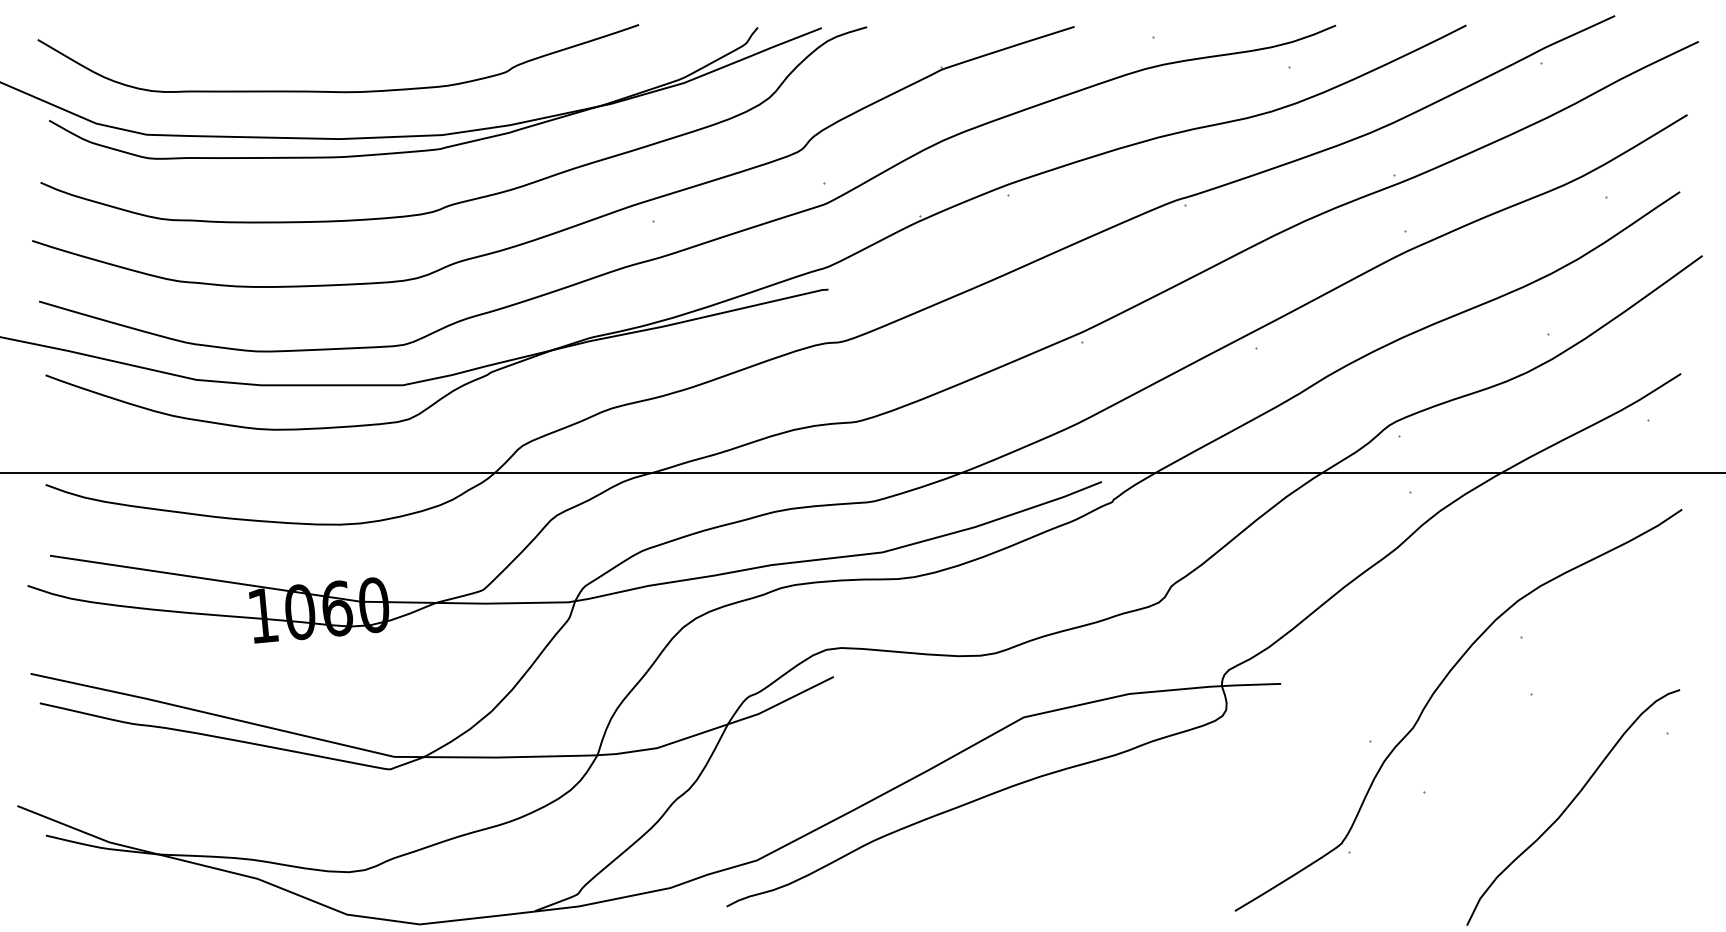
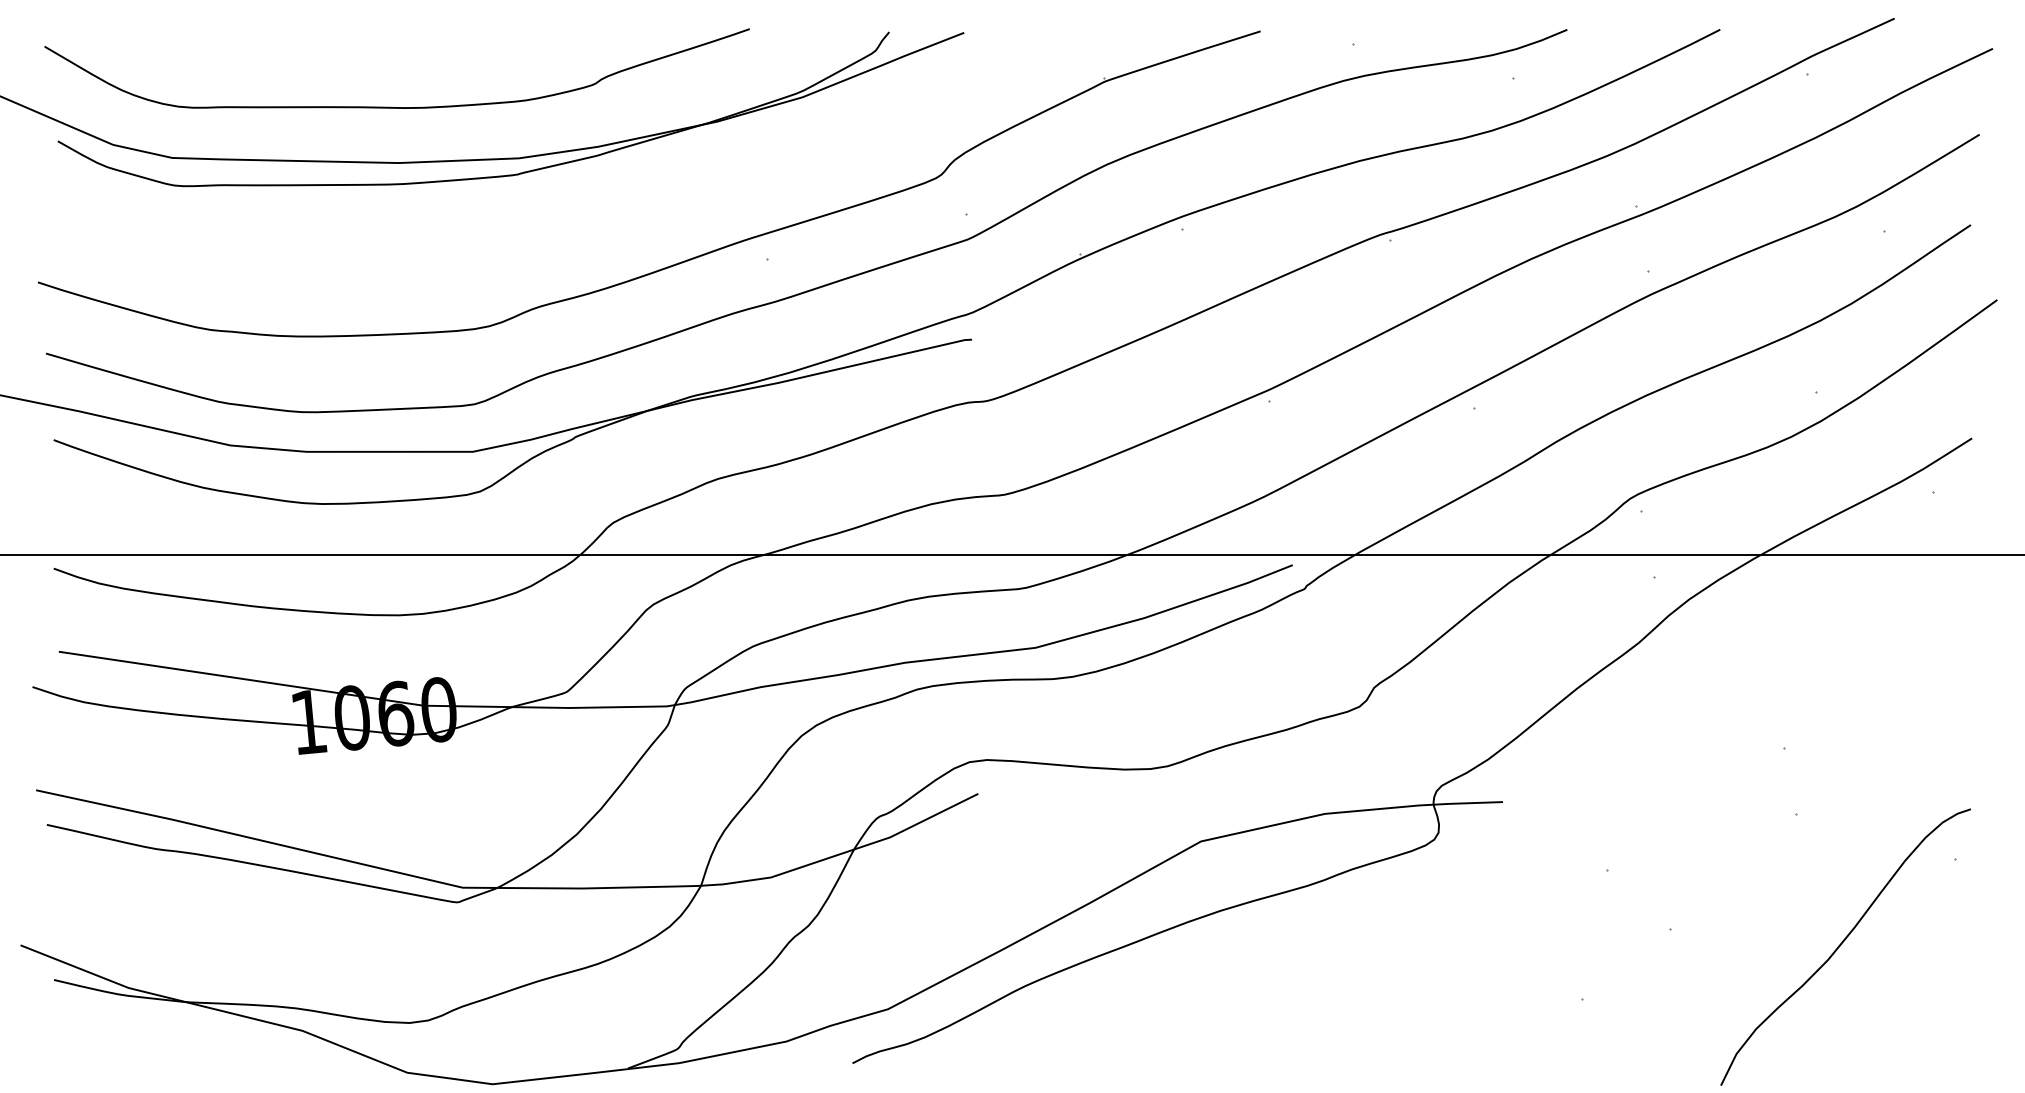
curve: (472, 198) -> (554, 232), removed
curve: (1436, 691) -> (1685, 811), removed

